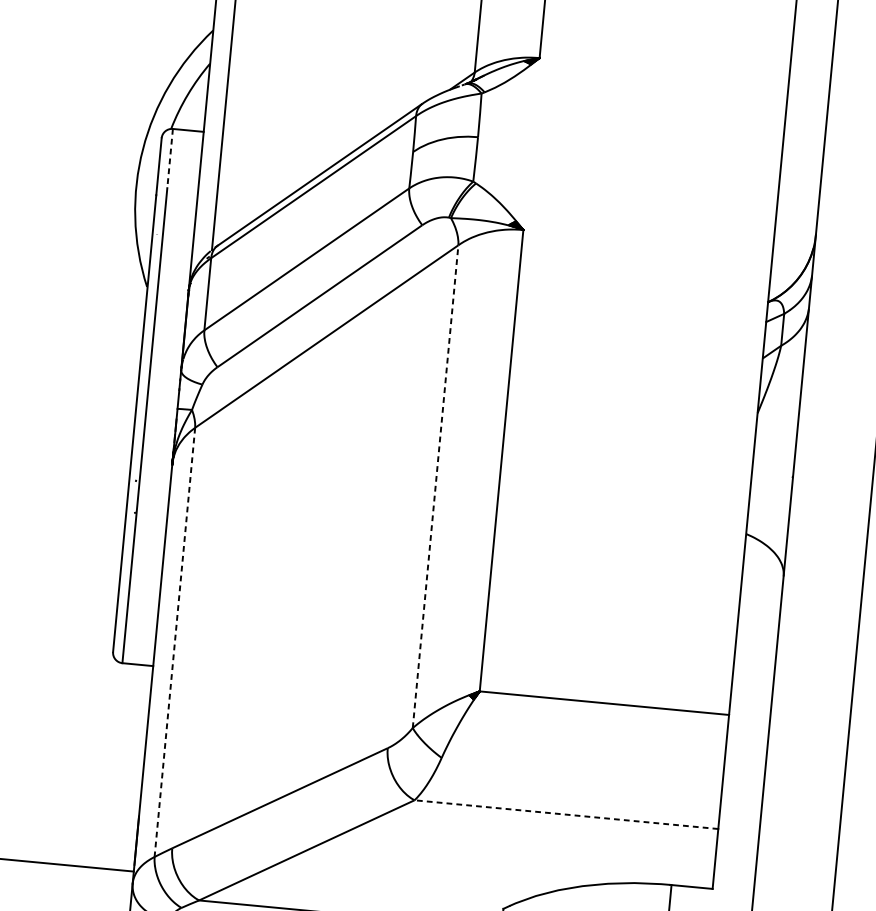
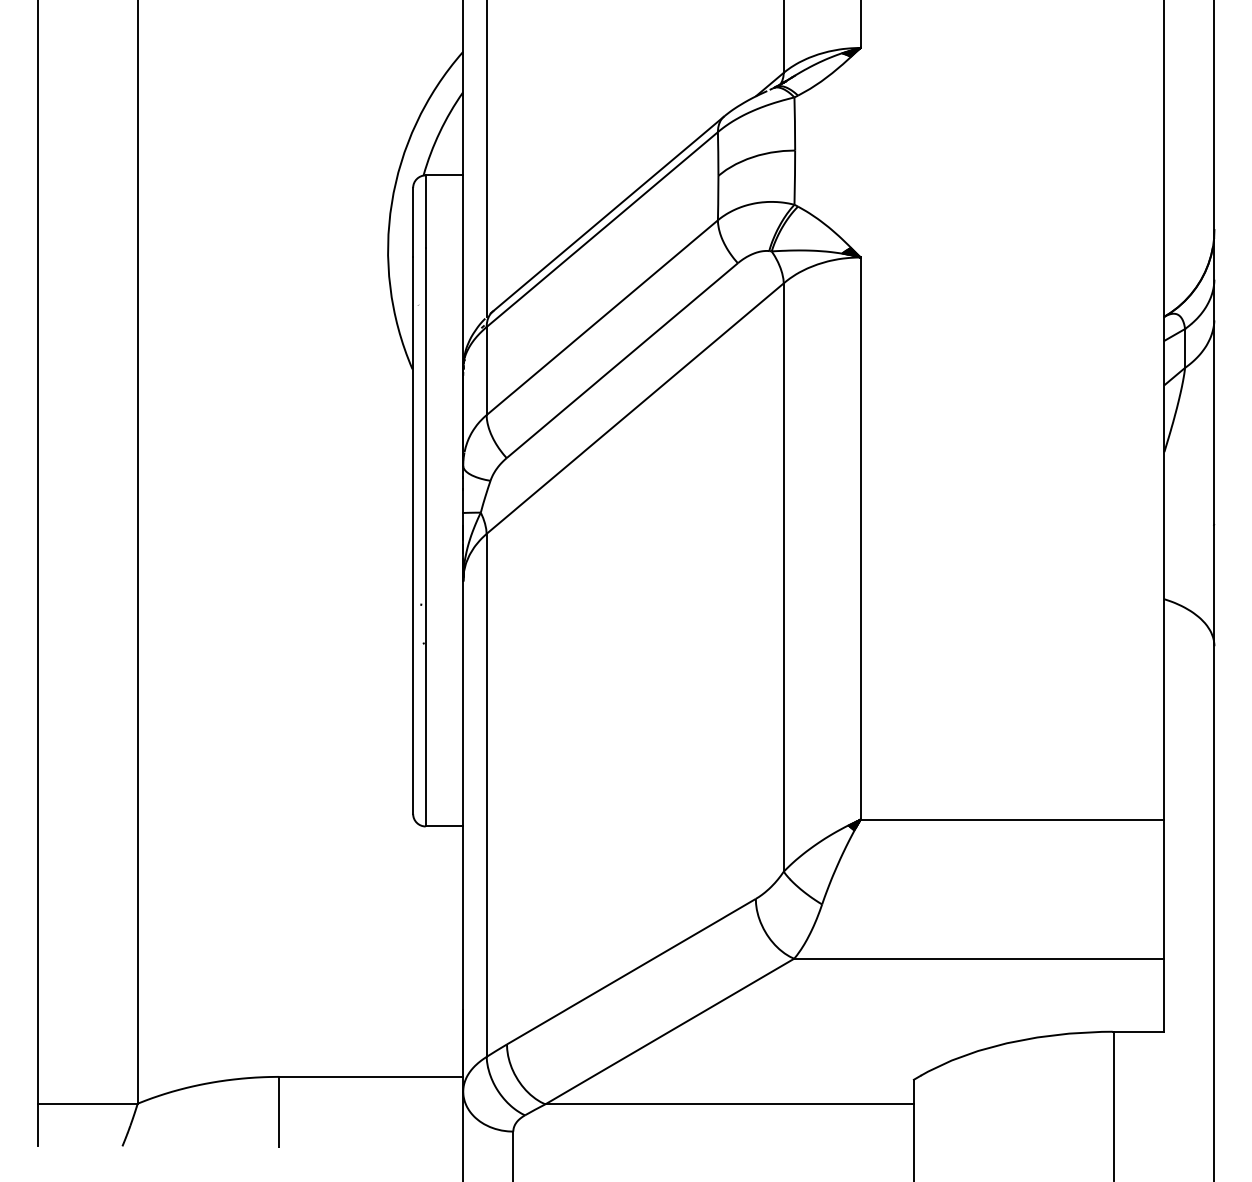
line: (169, 159) -> (425, 212), dashed -> solid
line: (435, 486) -> (783, 577), dashed -> solid
line: (174, 642) -> (486, 795), dashed -> solid
line: (565, 814) -> (978, 958), dashed -> solid

